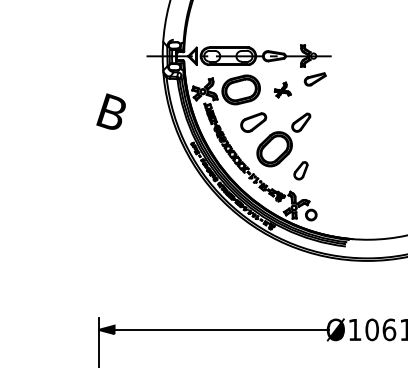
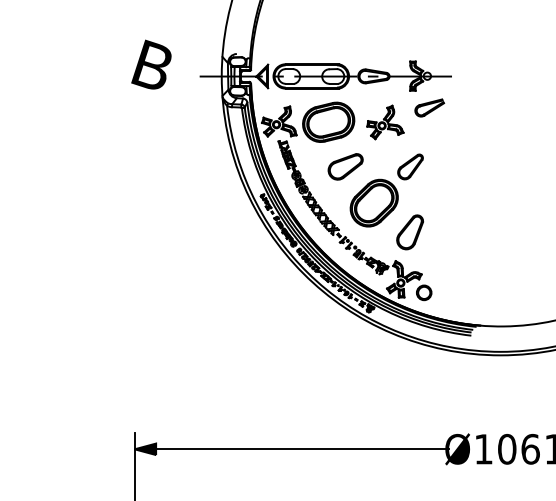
part: (282, 89) -> (384, 121), size x1.67
text: (110, 111) -> (150, 64), moved
part: (300, 170) -> (409, 232), size x1.43

